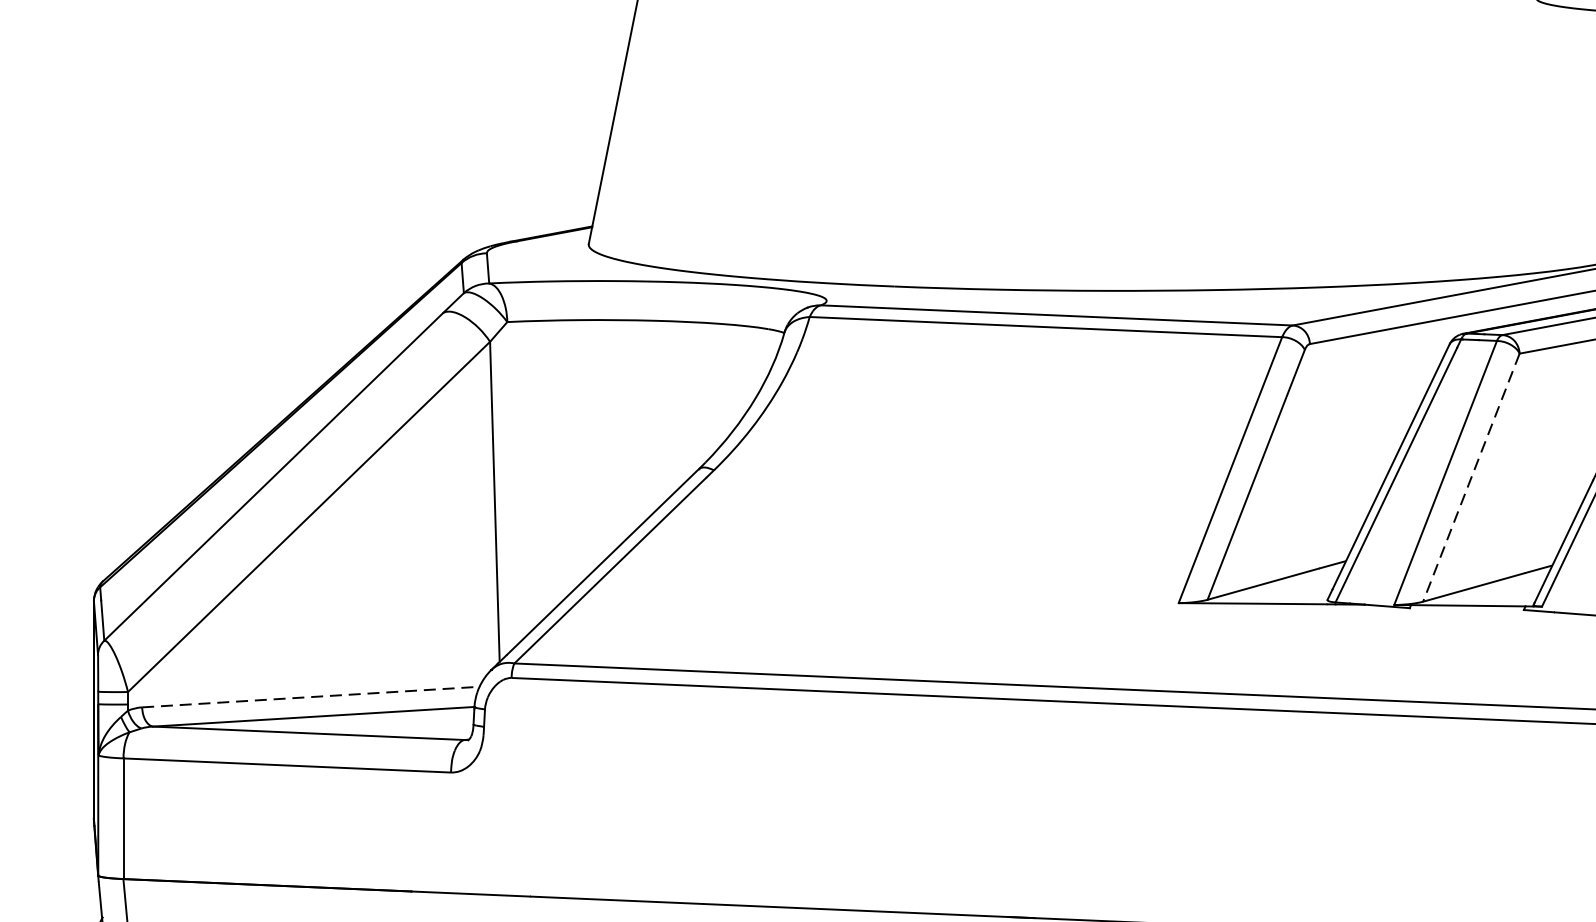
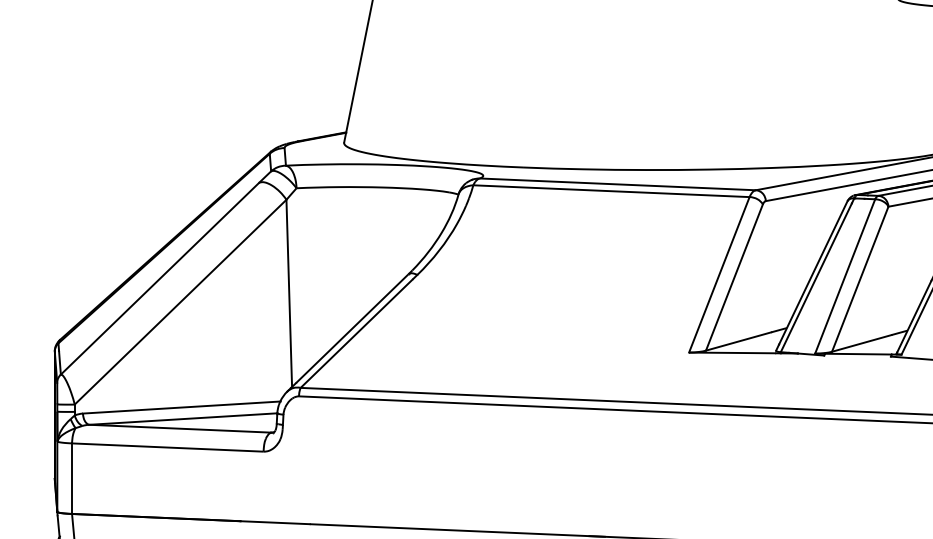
line: (1471, 478) -> (860, 279), dashed -> solid
line: (312, 697) -> (182, 407), dashed -> solid

